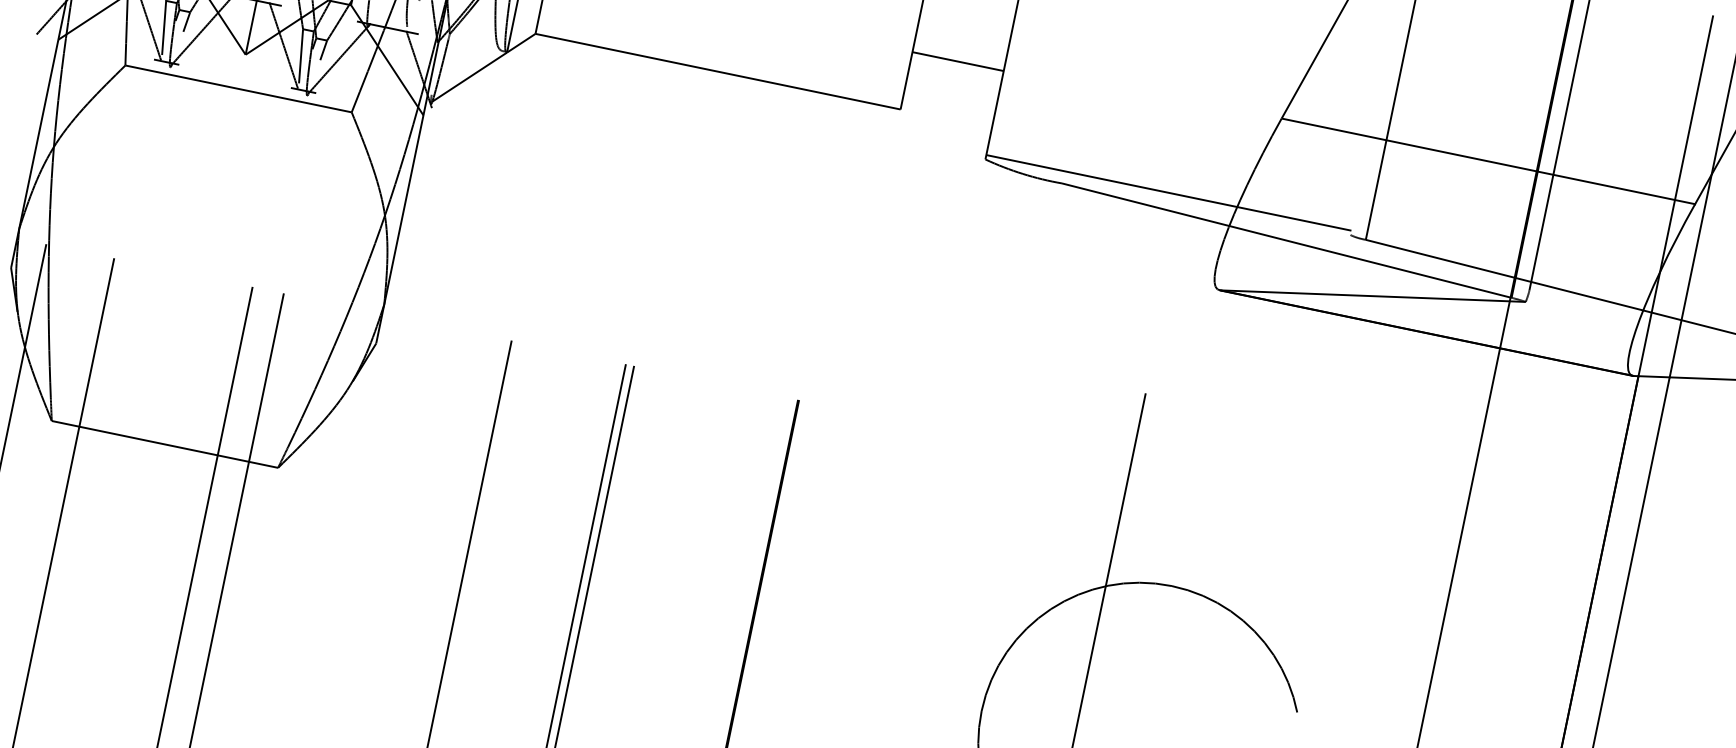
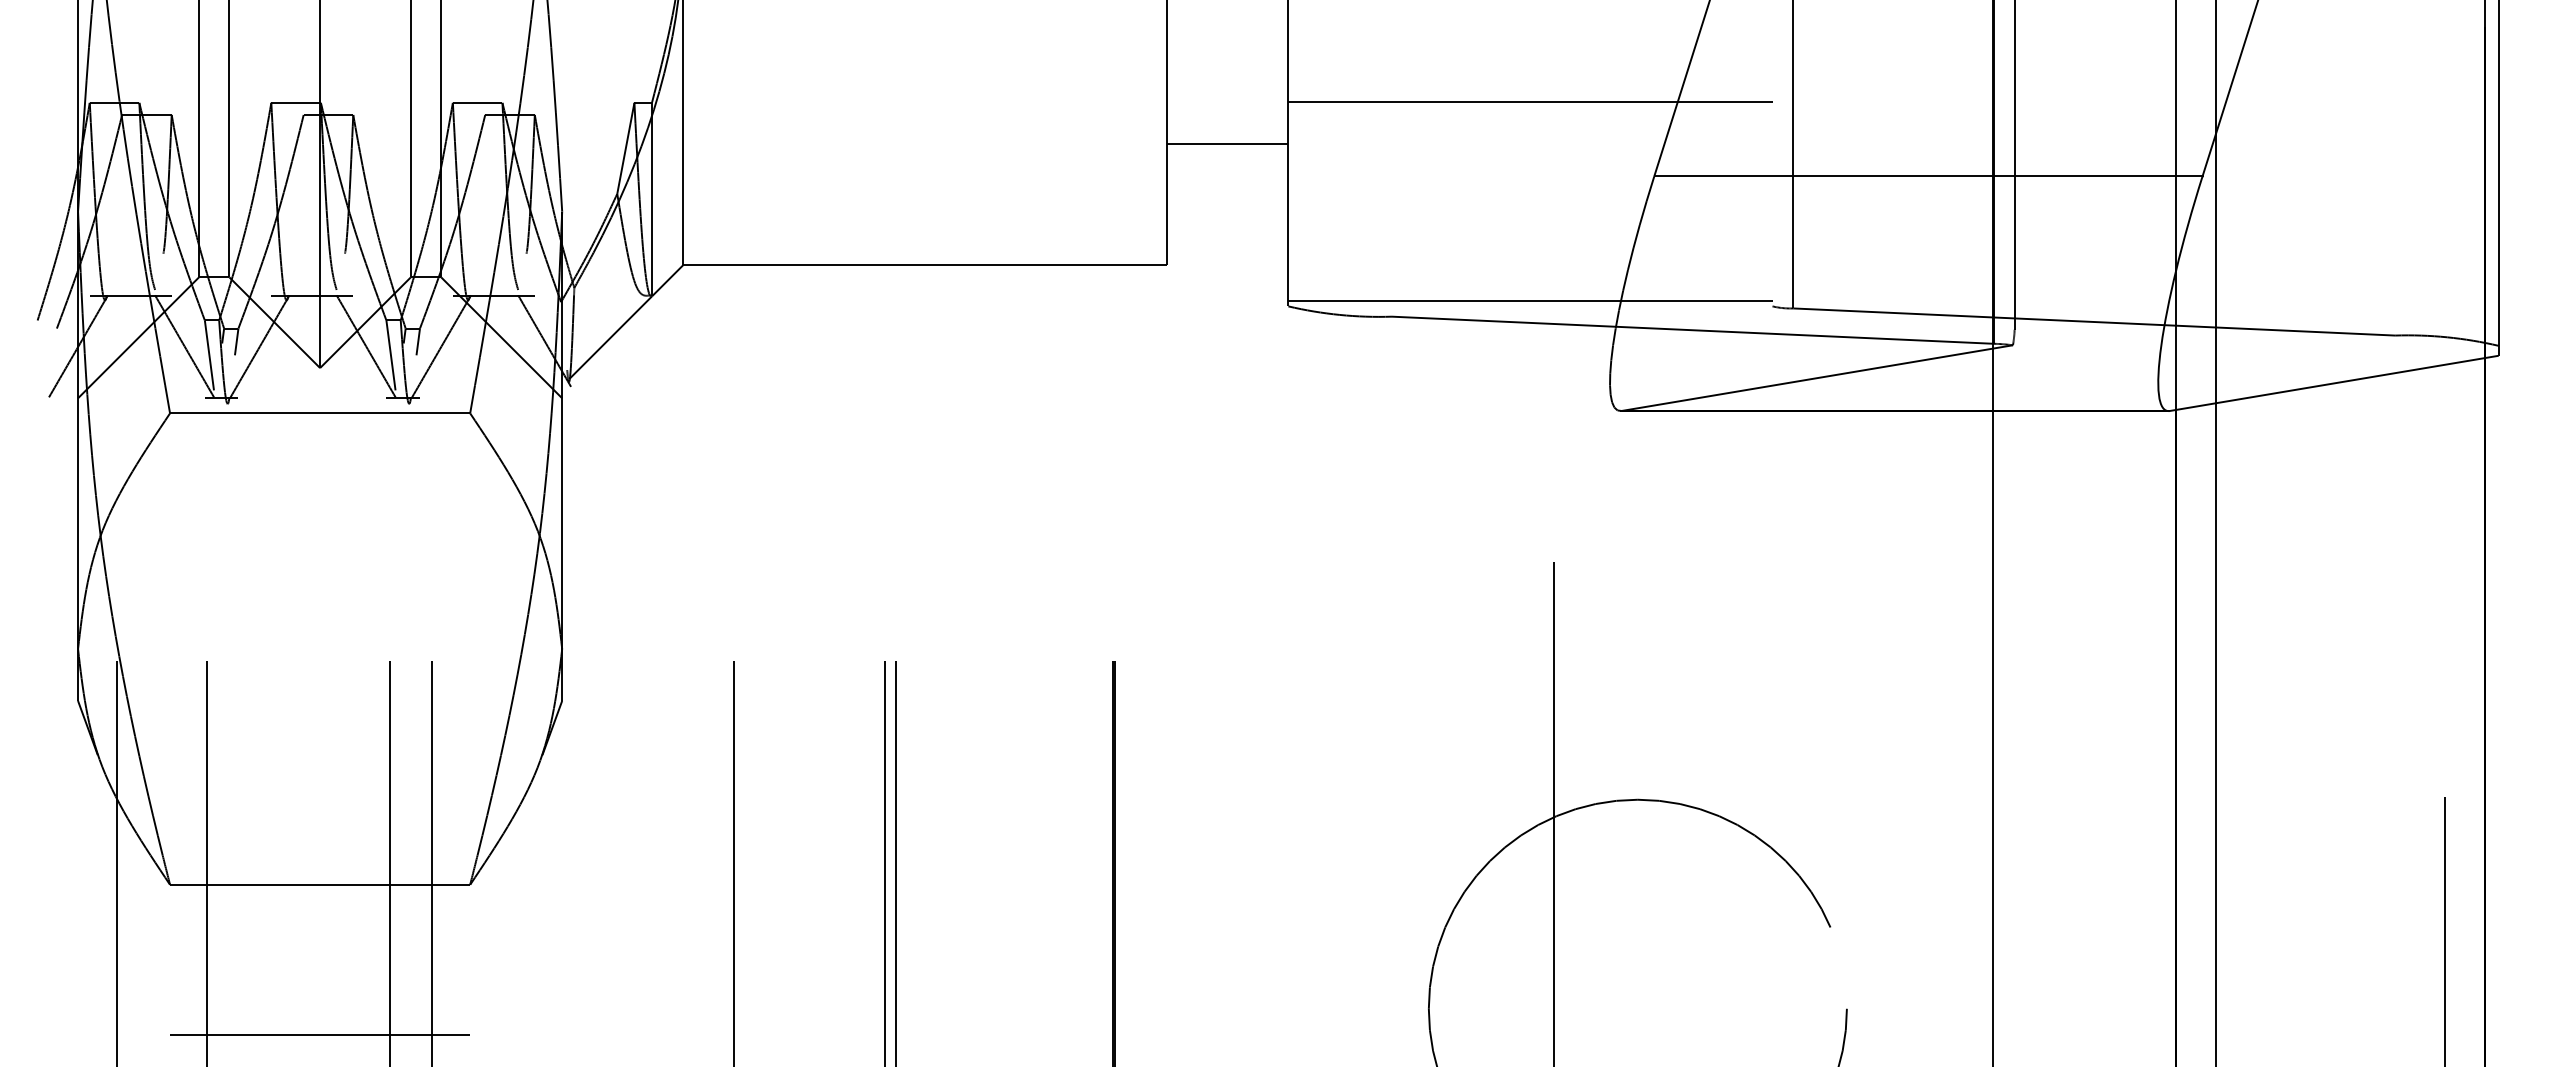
line: (1200, 42) -> (1530, 101), added
line: (957, 61) -> (1227, 144), moved
line: (141, 557) -> (320, 1034), added

